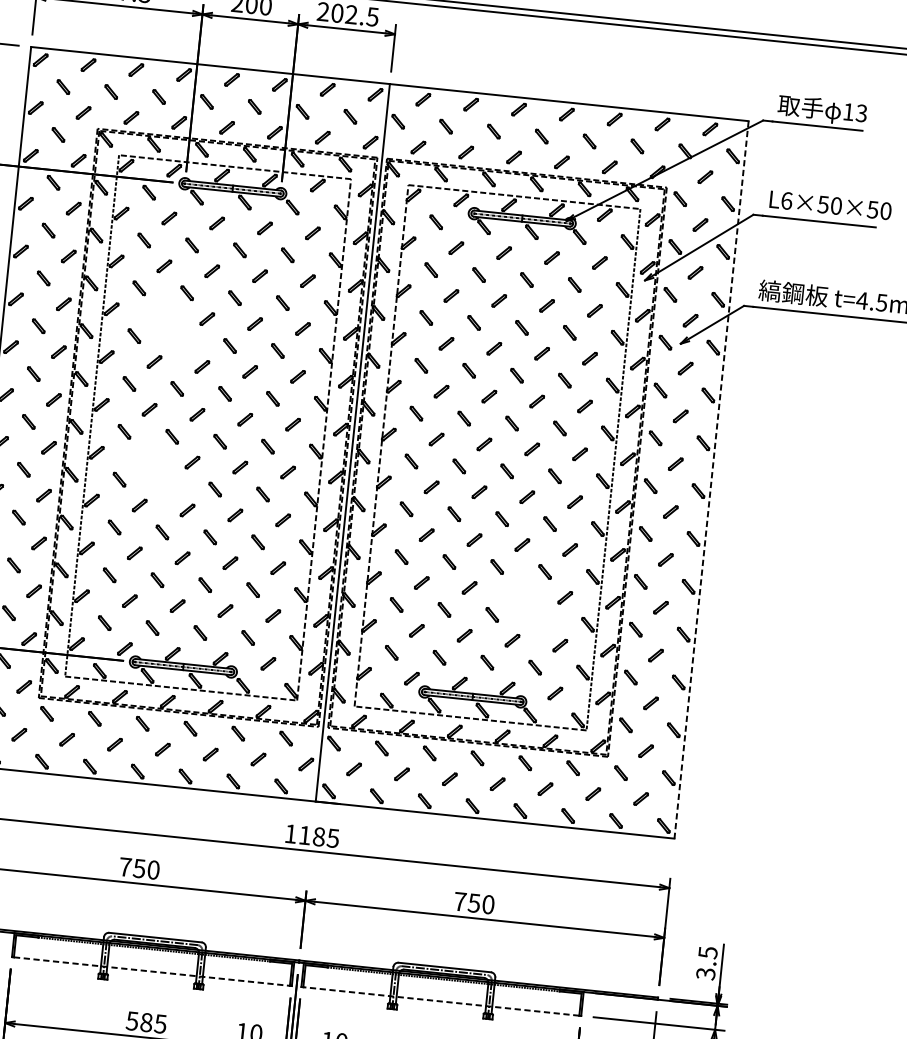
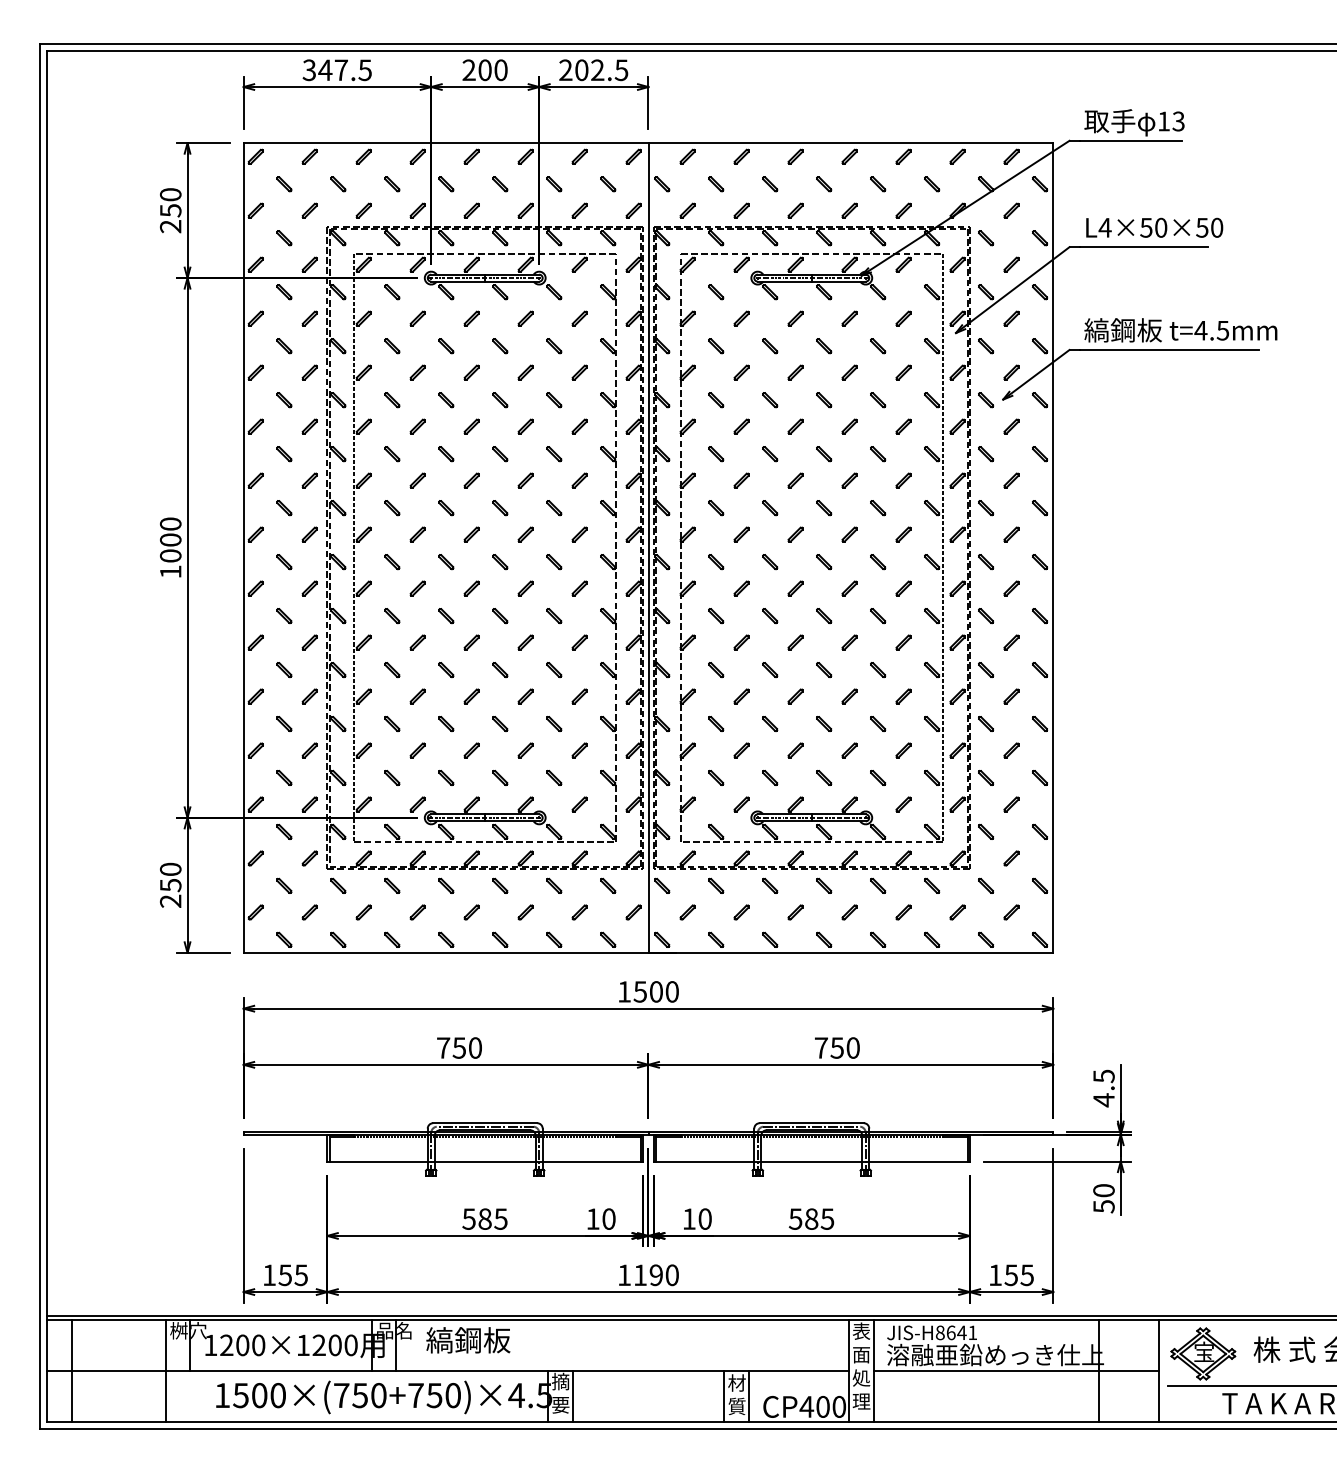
text: (786, 200) -> (1104, 227), L6×50×50 -> L4×50×50
part: (175, 334) -> (438, 447), added
part: (161, 478) -> (438, 609), added
line: (711, 480) -> (1053, 548), dashed -> solid
part: (534, 612) -> (870, 716), added
text: (318, 836) -> (655, 991), 1185 -> 1500
line: (152, 971) -> (485, 1161), dashed -> solid
text: (705, 974) -> (1103, 1100), 3.5 -> 4.5
line: (441, 1001) -> (811, 1161), dashed -> solid

